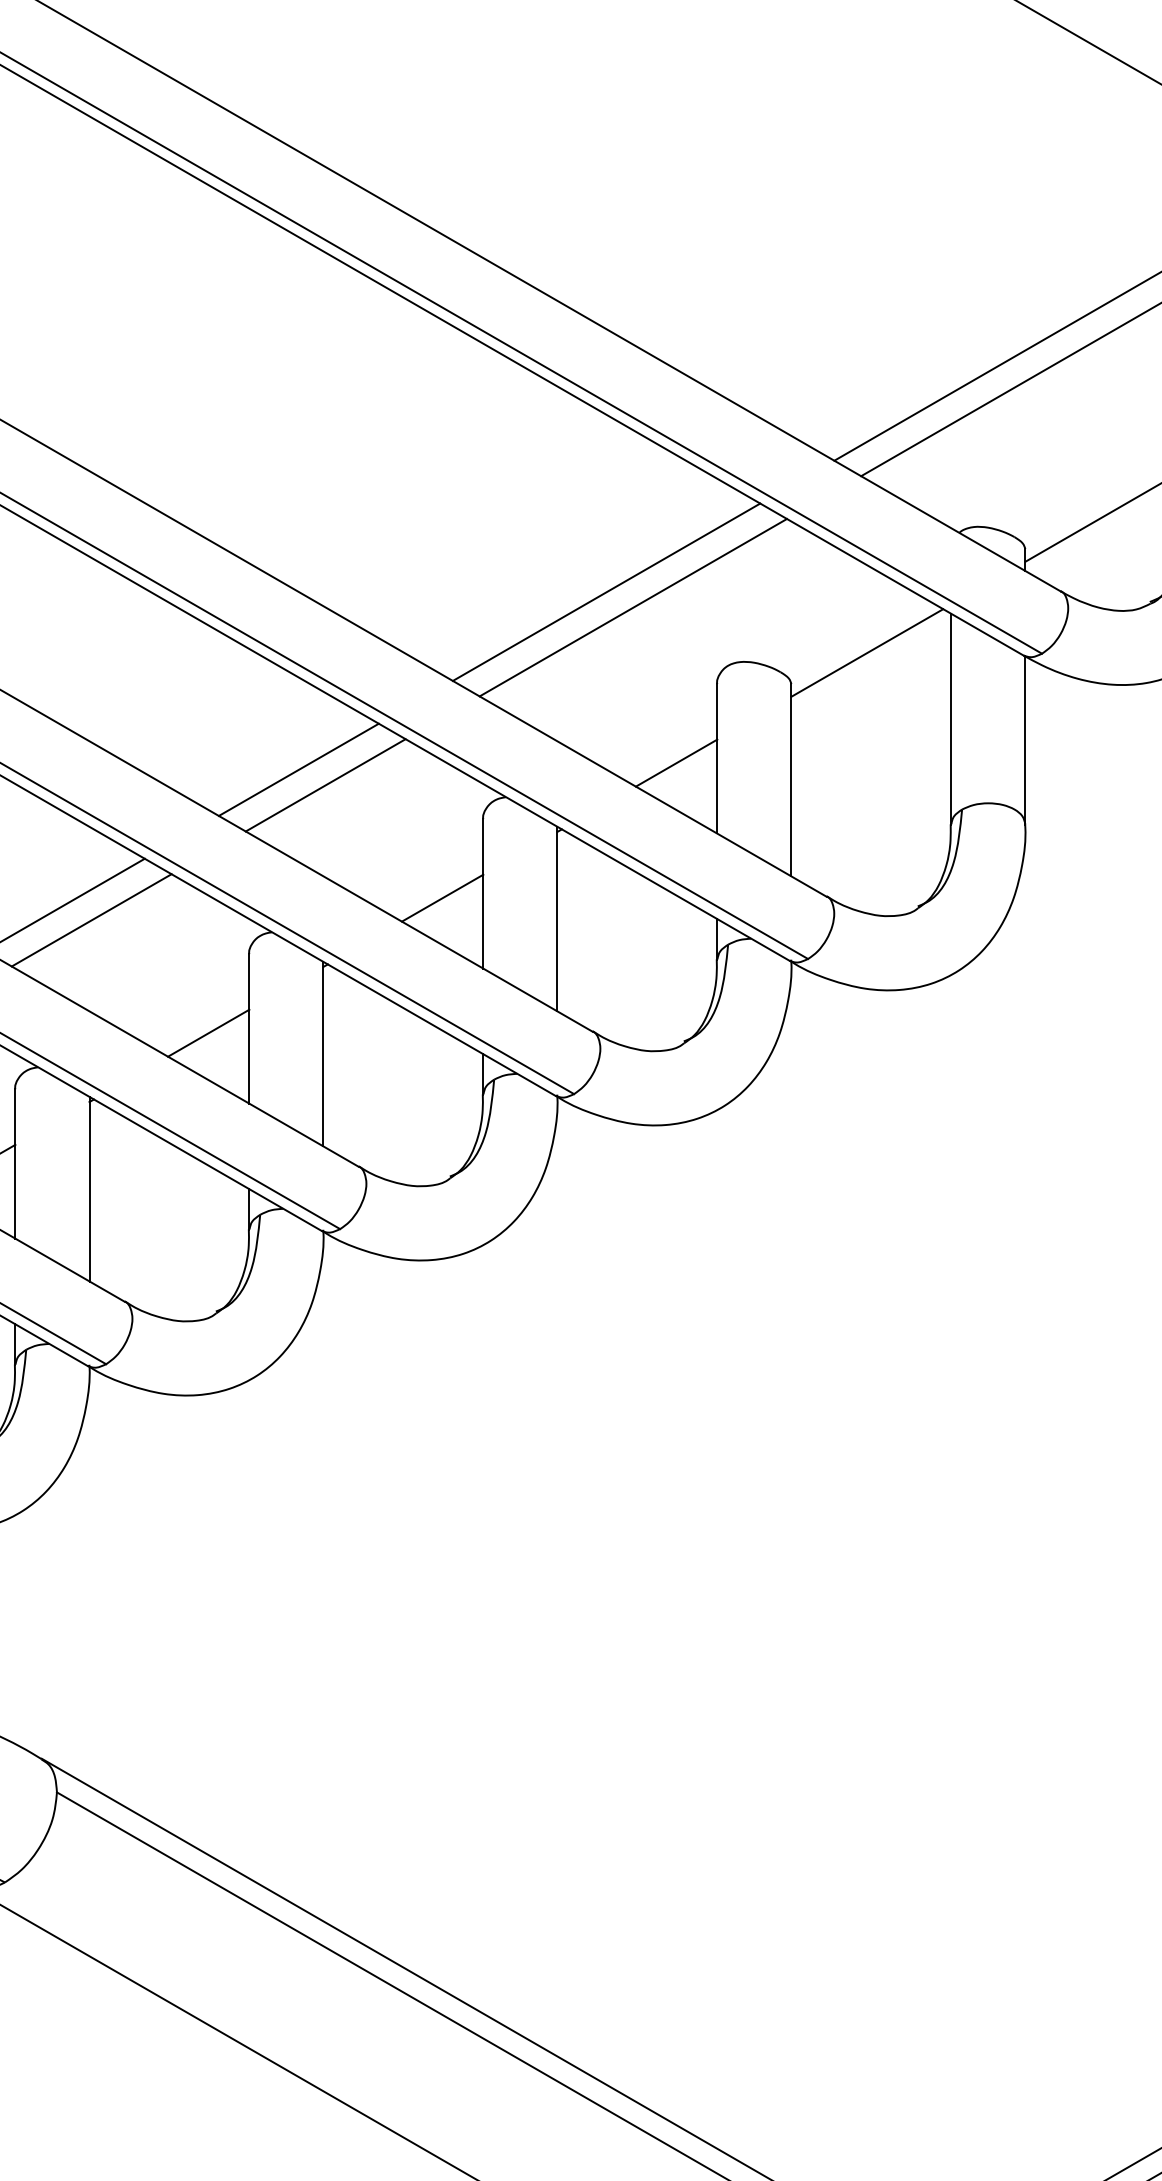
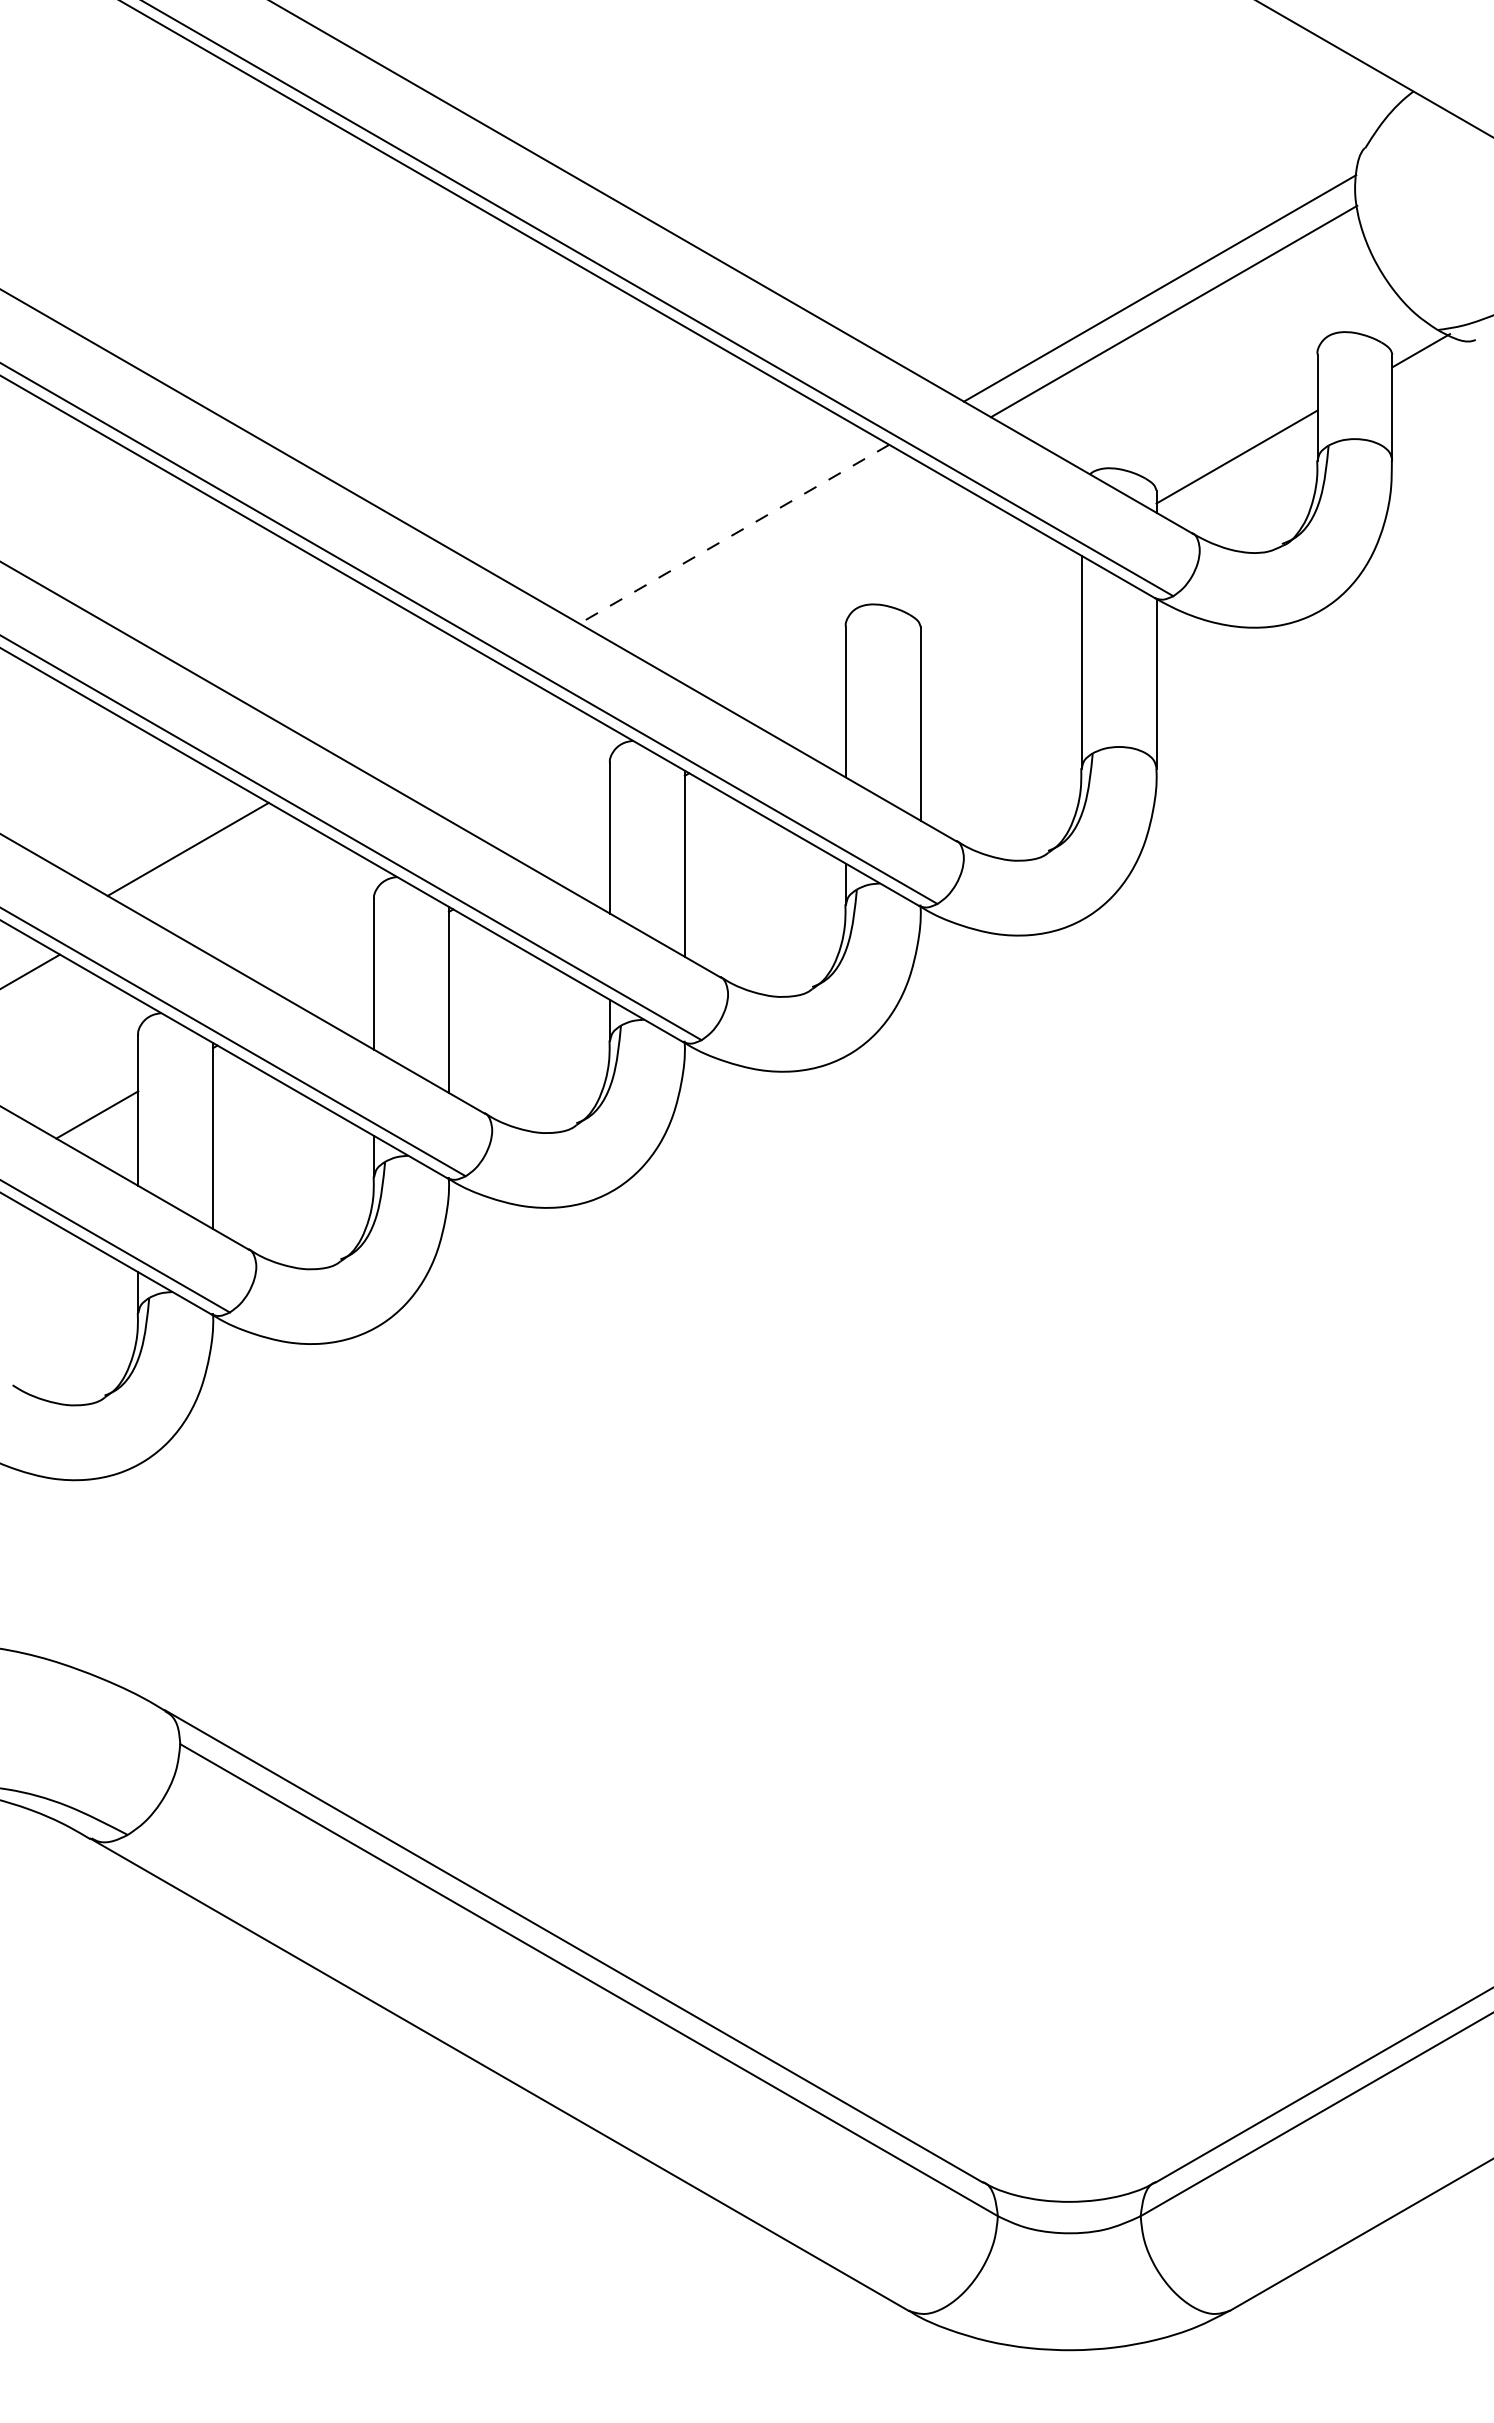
line: (606, 592) -> (734, 534), solid -> dashed
line: (633, 607) -> (761, 549), removed
line: (866, 653) -> (996, 595), removed
line: (676, 763) -> (804, 706), removed
line: (298, 769) -> (423, 712), removed
line: (325, 784) -> (450, 728), removed
line: (443, 898) -> (569, 842), removed
line: (90, 919) -> (214, 864), removed
line: (208, 1032) -> (333, 978), removed

